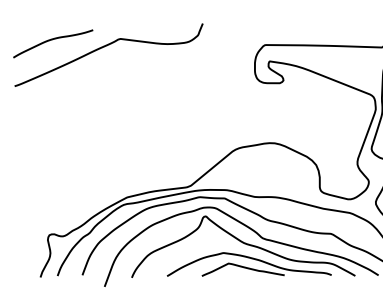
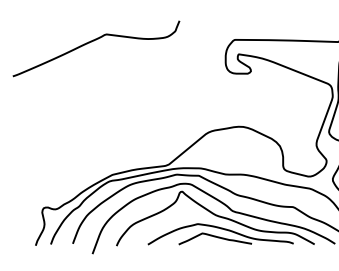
curve: (50, 41) -> (44, 36), removed

